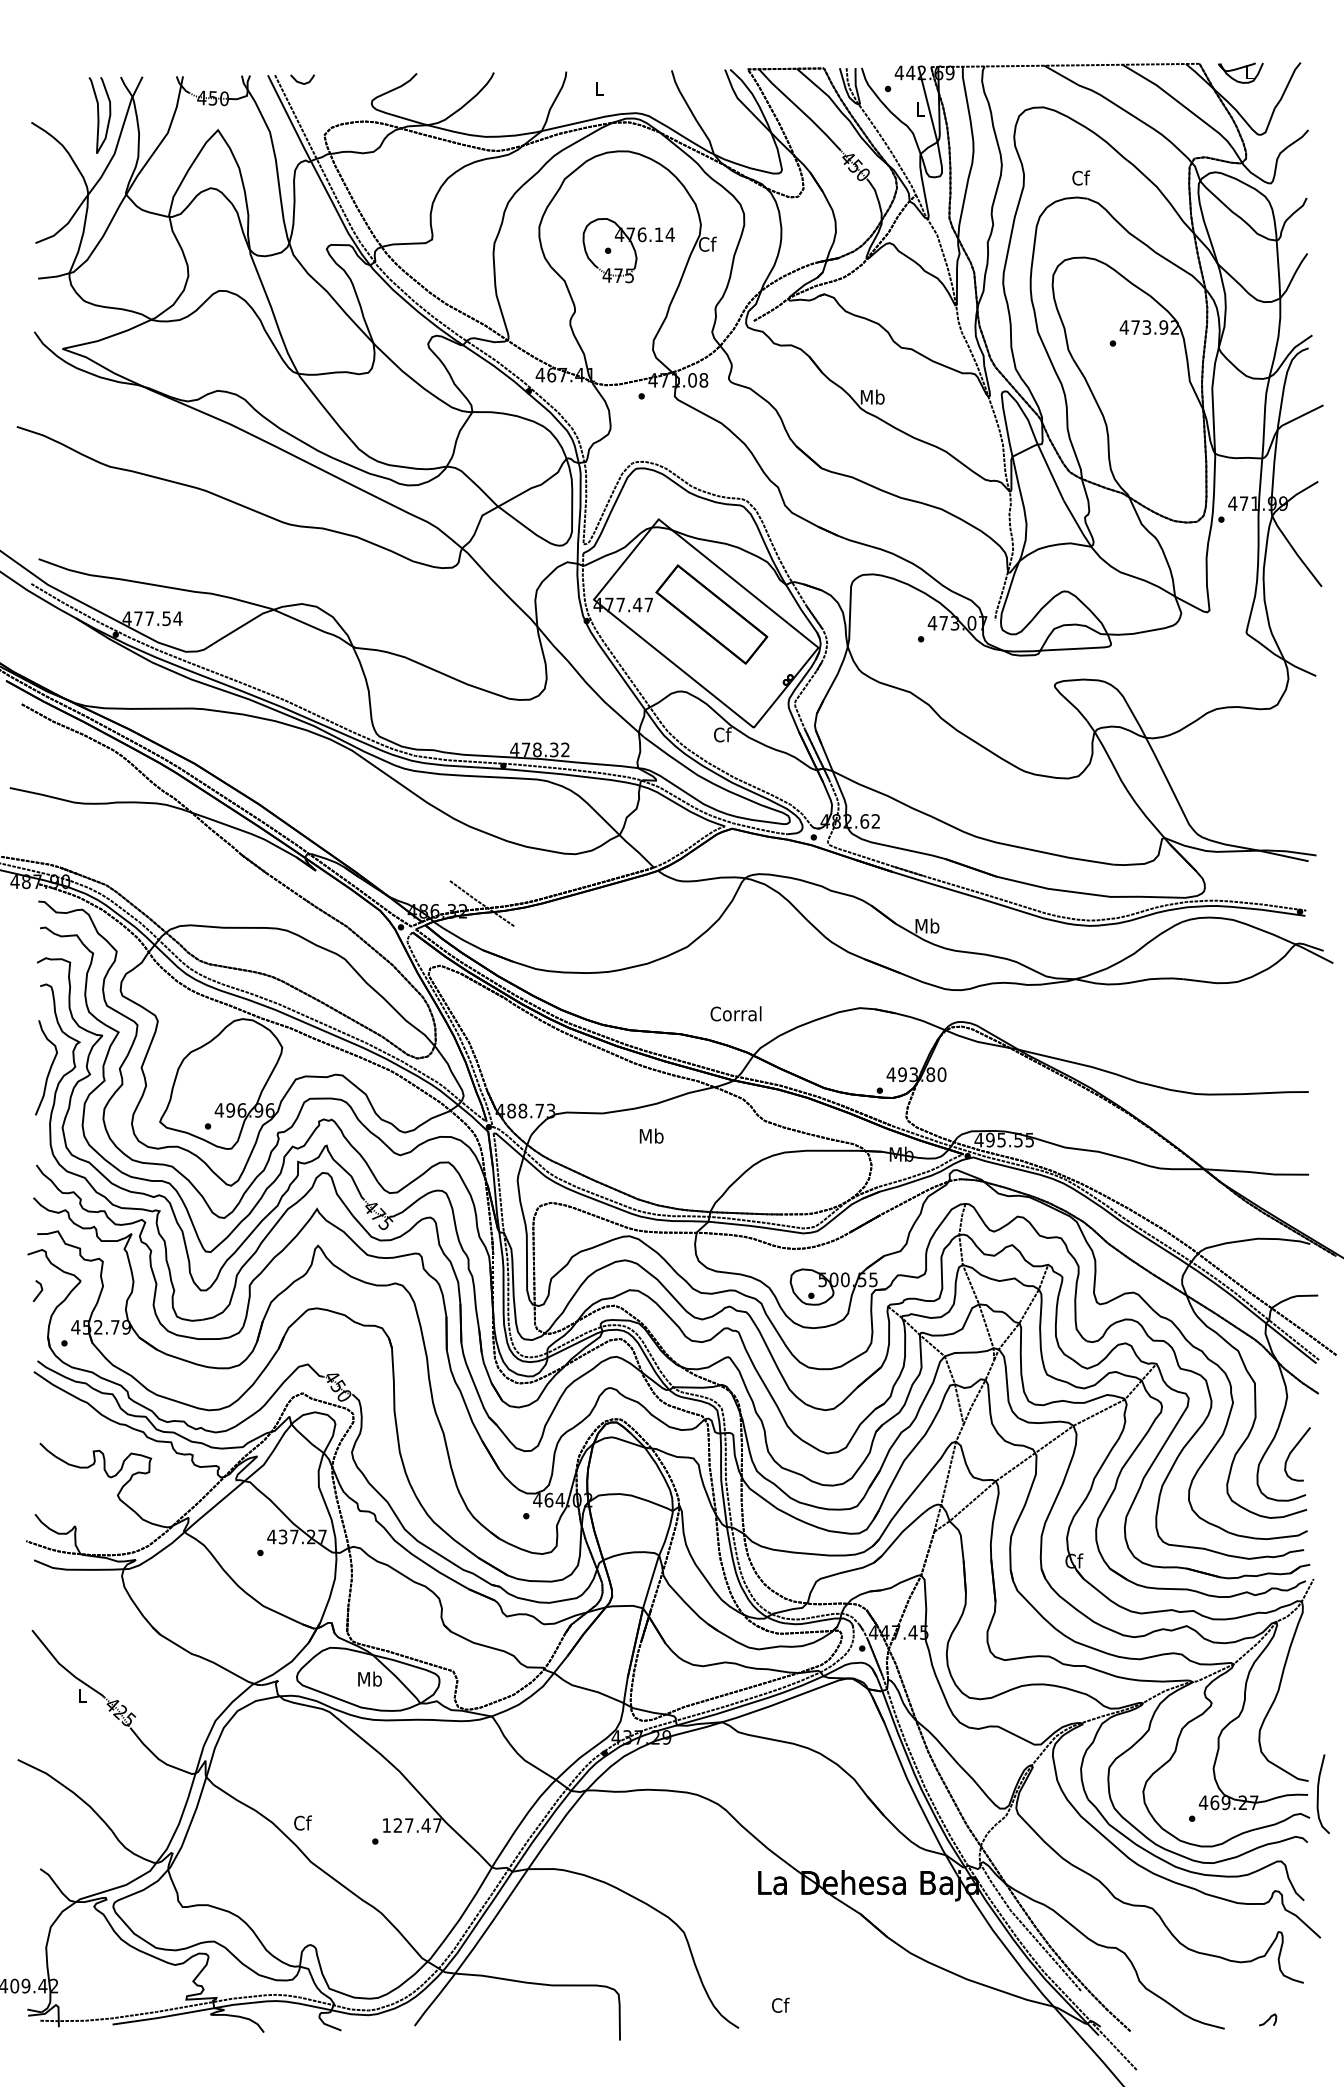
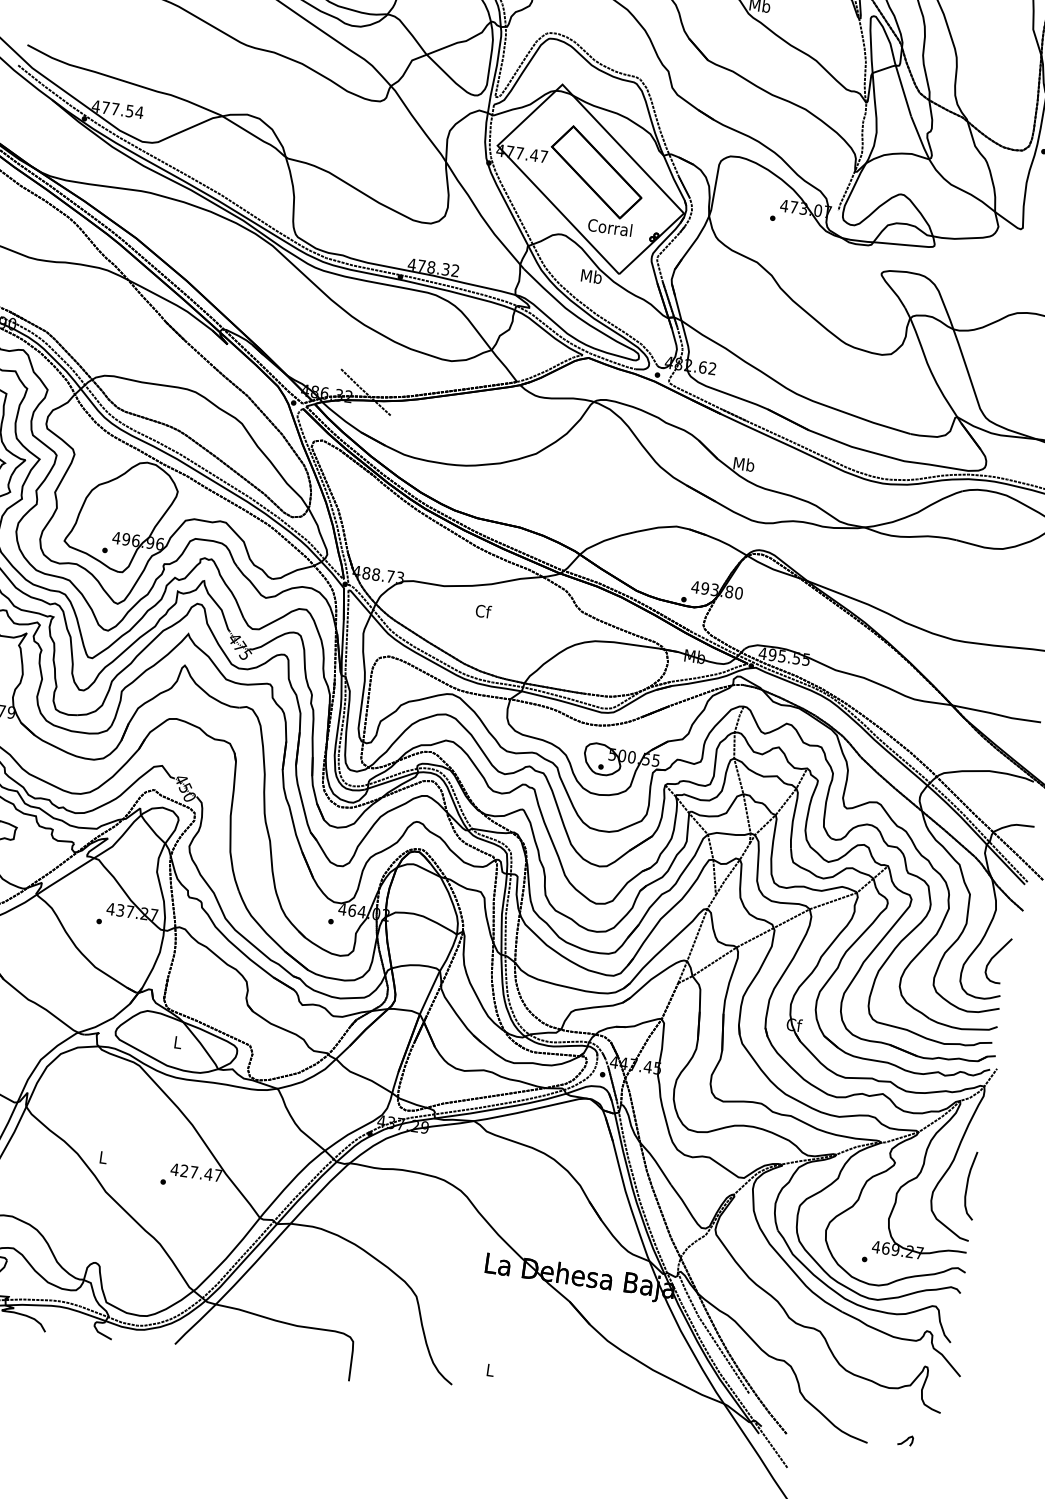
text: (722, 734) -> (591, 276), Cf -> Mb
text: (735, 1013) -> (609, 227), moved
text: (651, 1135) -> (483, 610), Mb -> Cf
text: (369, 1678) -> (177, 1041), Mb -> L
curve: (1318, 1793) -> (967, 1184), moved
text: (302, 1822) -> (103, 1157), Cf -> L
text: (386, 1825) -> (174, 1169), 127.47 -> 427.47
text: (780, 2004) -> (490, 1369), Cf -> L

